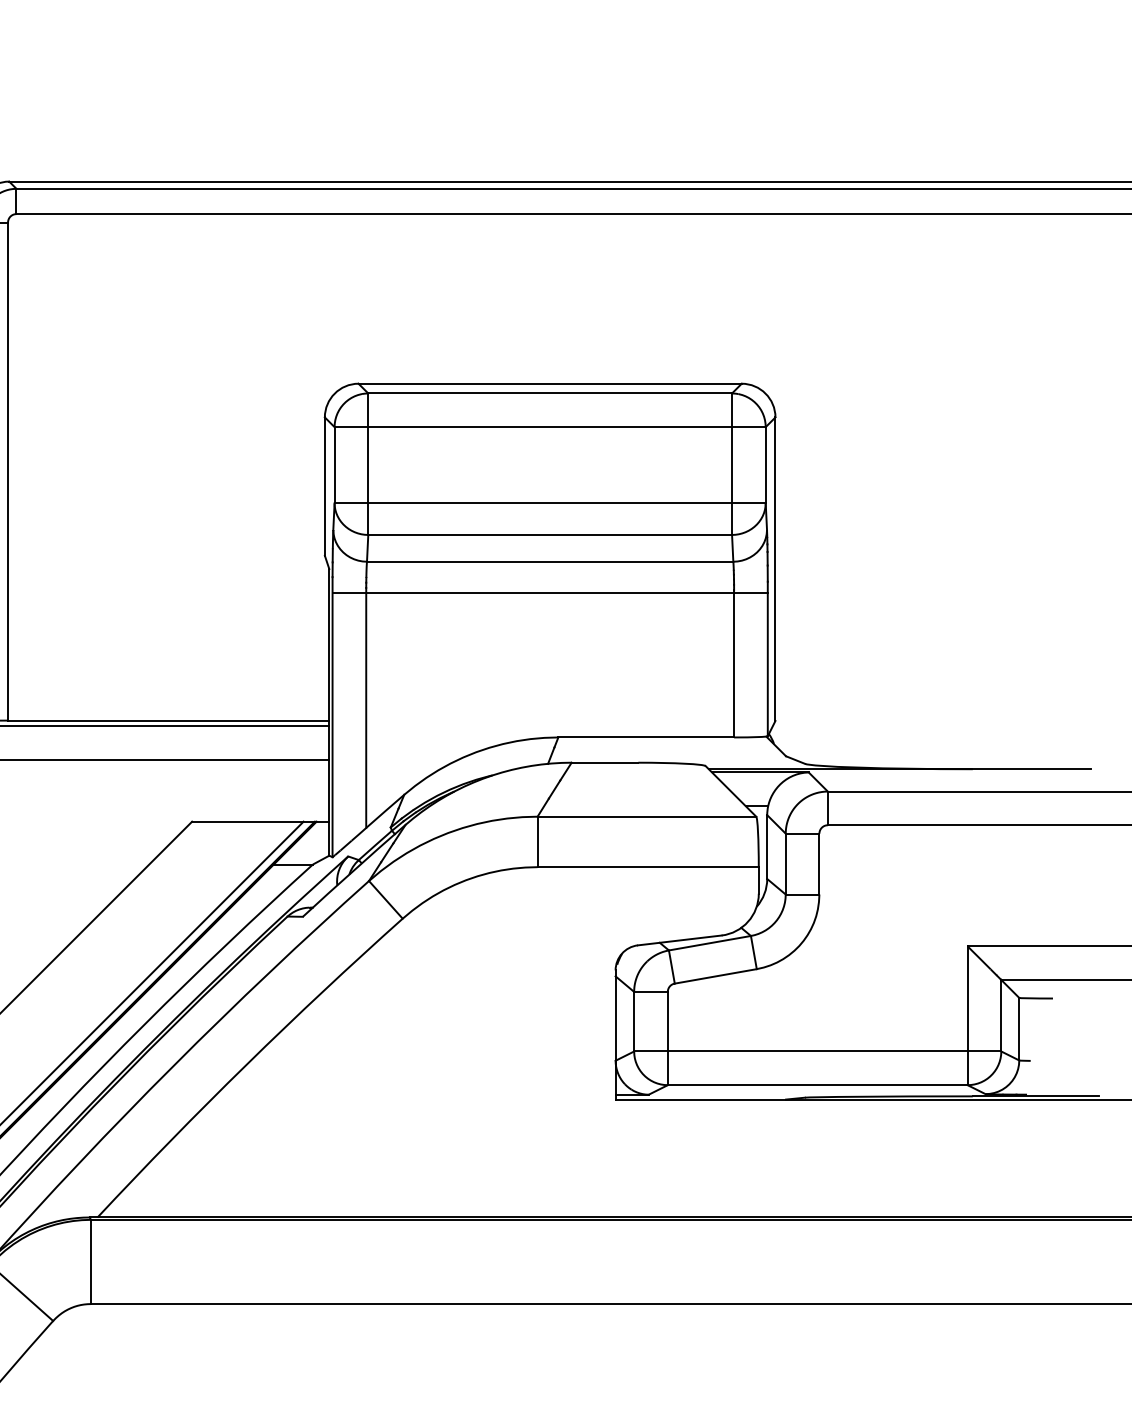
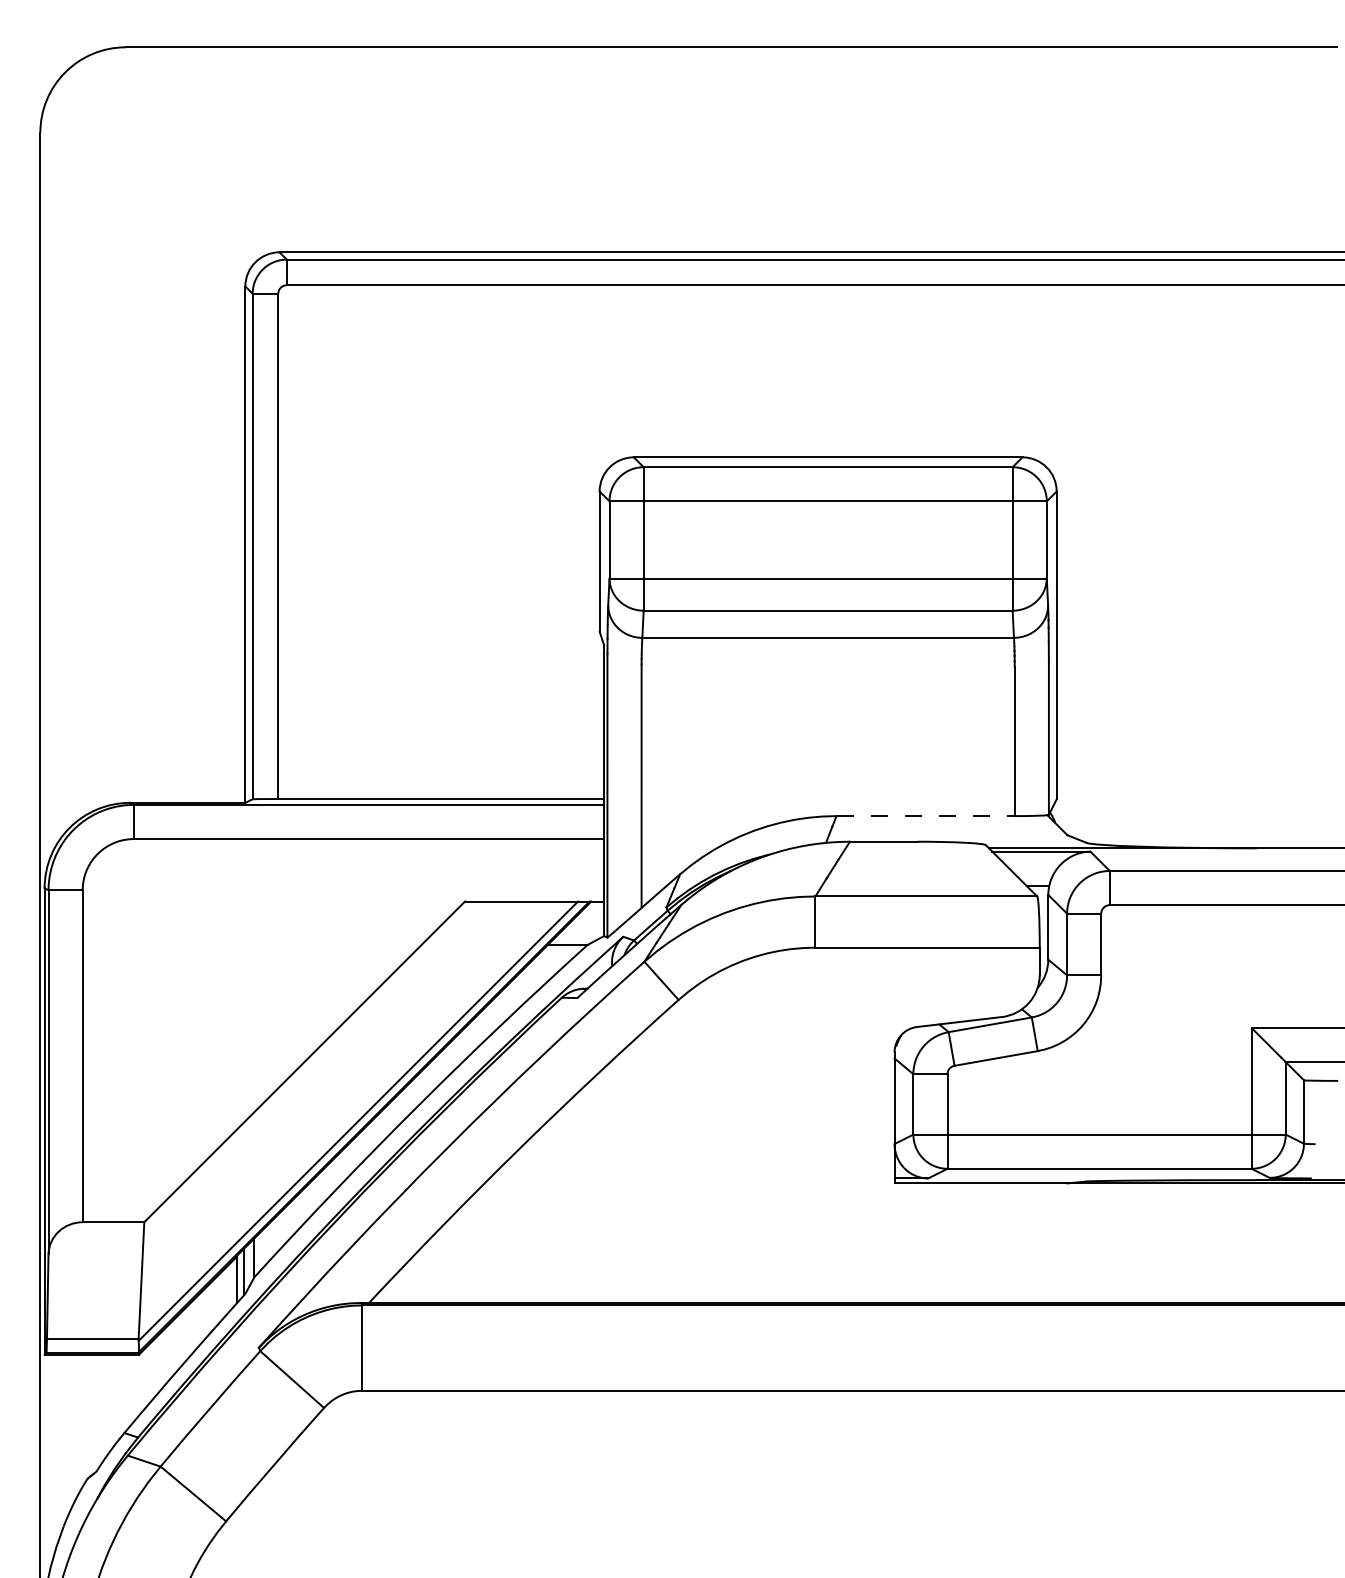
line: (549, 593) -> (827, 670), removed
line: (647, 737) -> (926, 816), solid -> dashed

